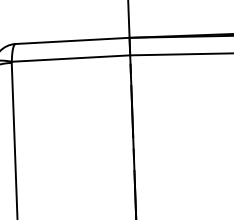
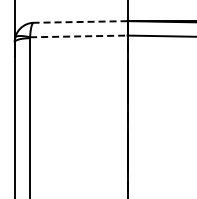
line: (72, 40) -> (80, 21), solid -> dashed
line: (70, 58) -> (78, 36), solid -> dashed

